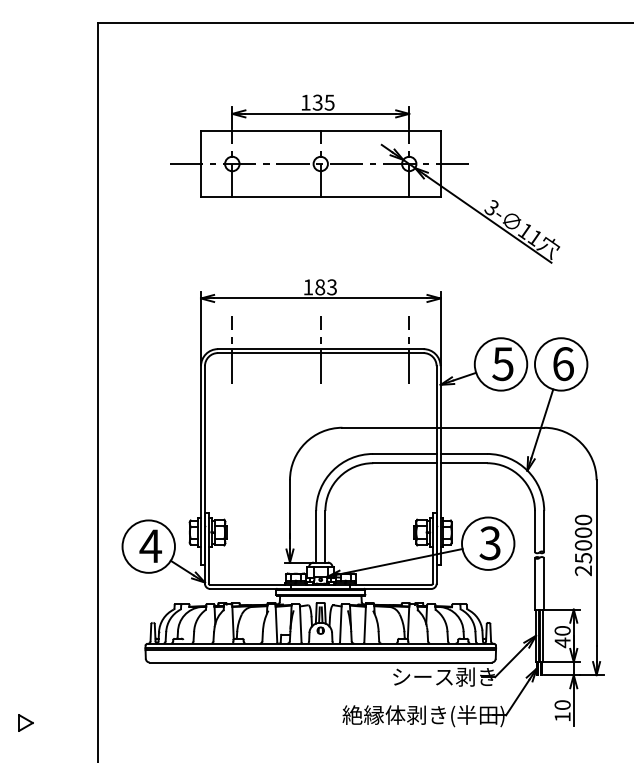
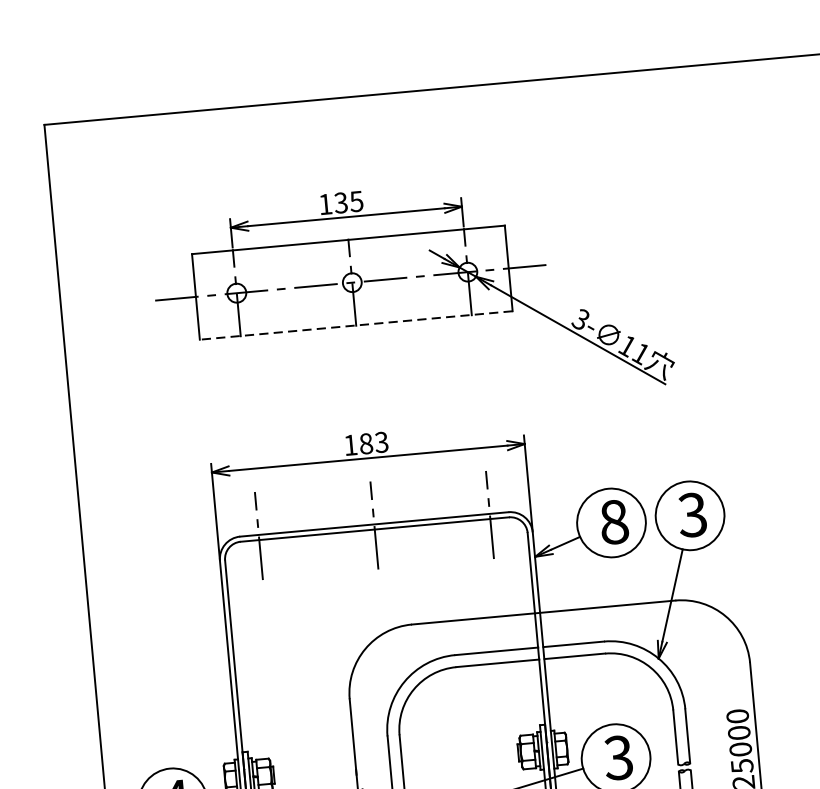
line: (320, 196) -> (355, 325), solid -> dashed
text: (502, 364) -> (613, 522), 5 -> 8
text: (562, 364) -> (691, 515), 6 -> 3

